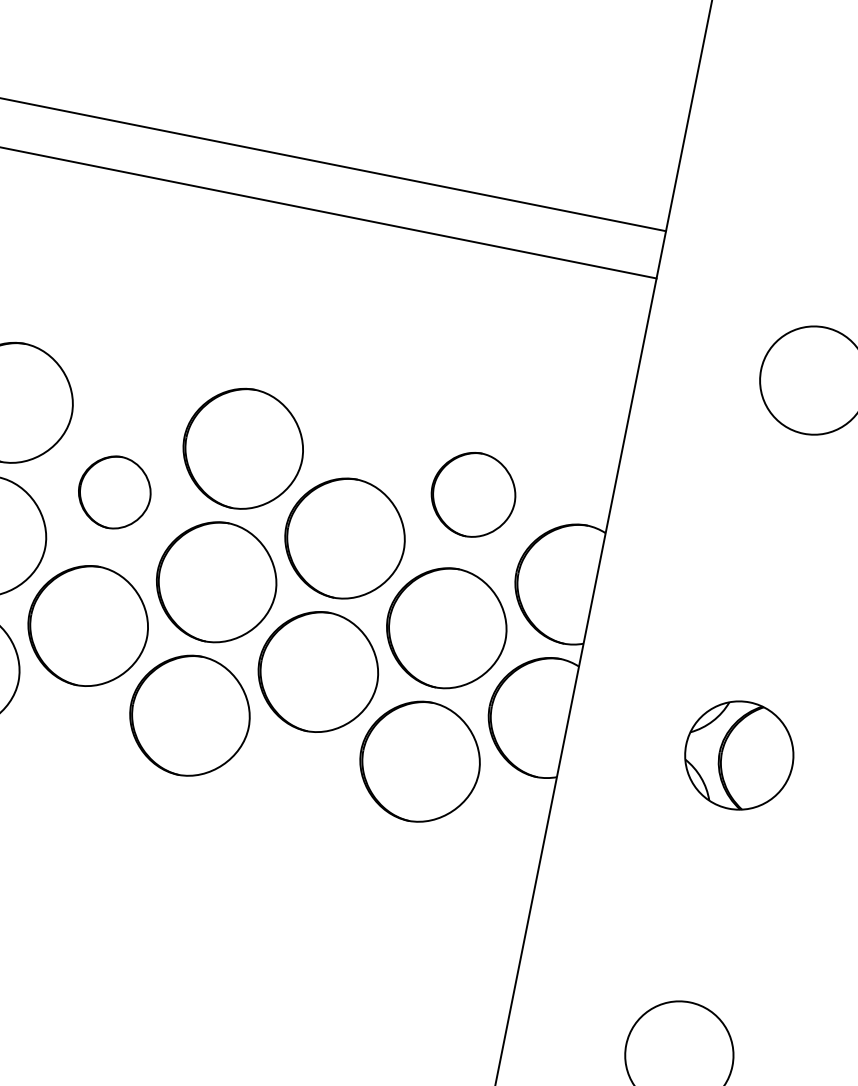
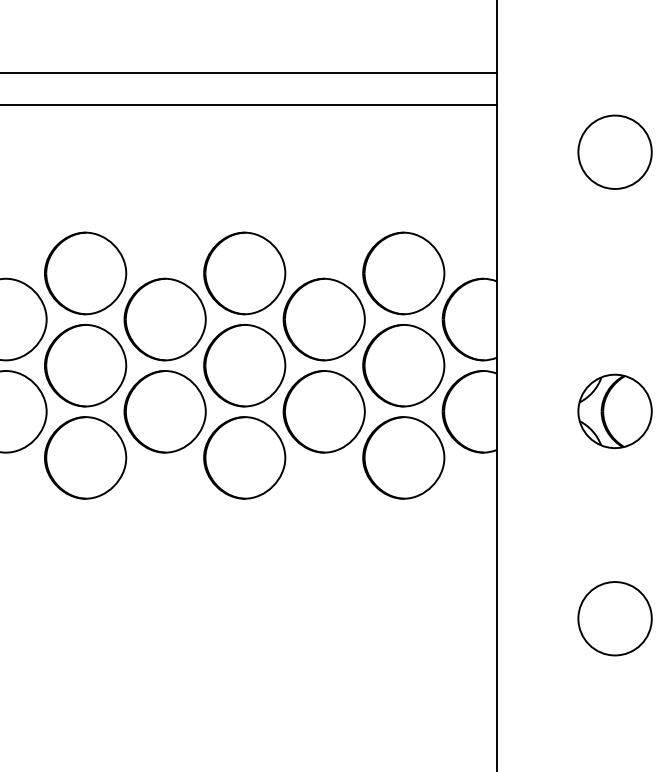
part: (113, 492) -> (164, 319), size x1.67
part: (473, 494) -> (403, 273), size x1.43

